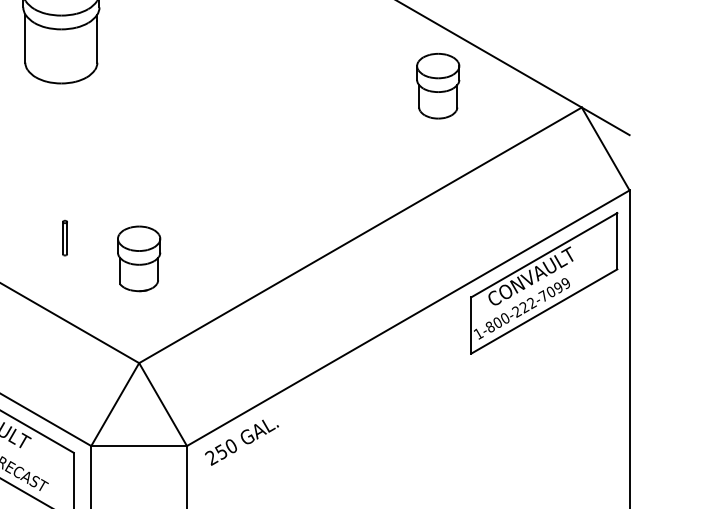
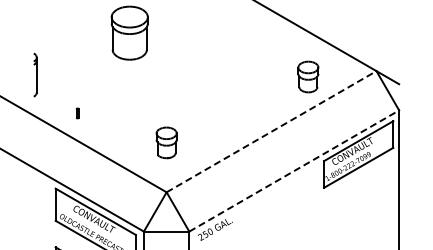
part: (438, 85) -> (308, 76), moved
line: (362, 234) -> (272, 131), solid -> dashed
part: (65, 239) -> (131, 133), removed
line: (408, 317) -> (294, 170), solid -> dashed

